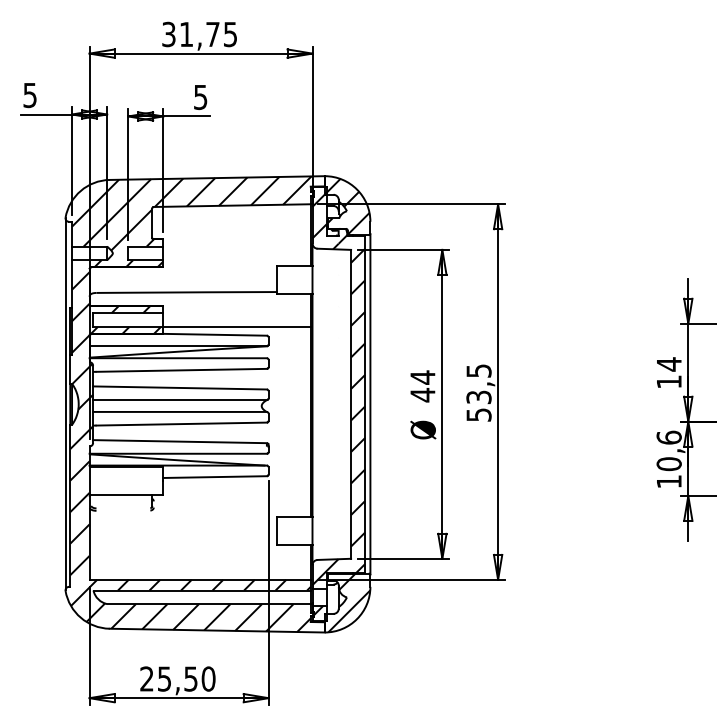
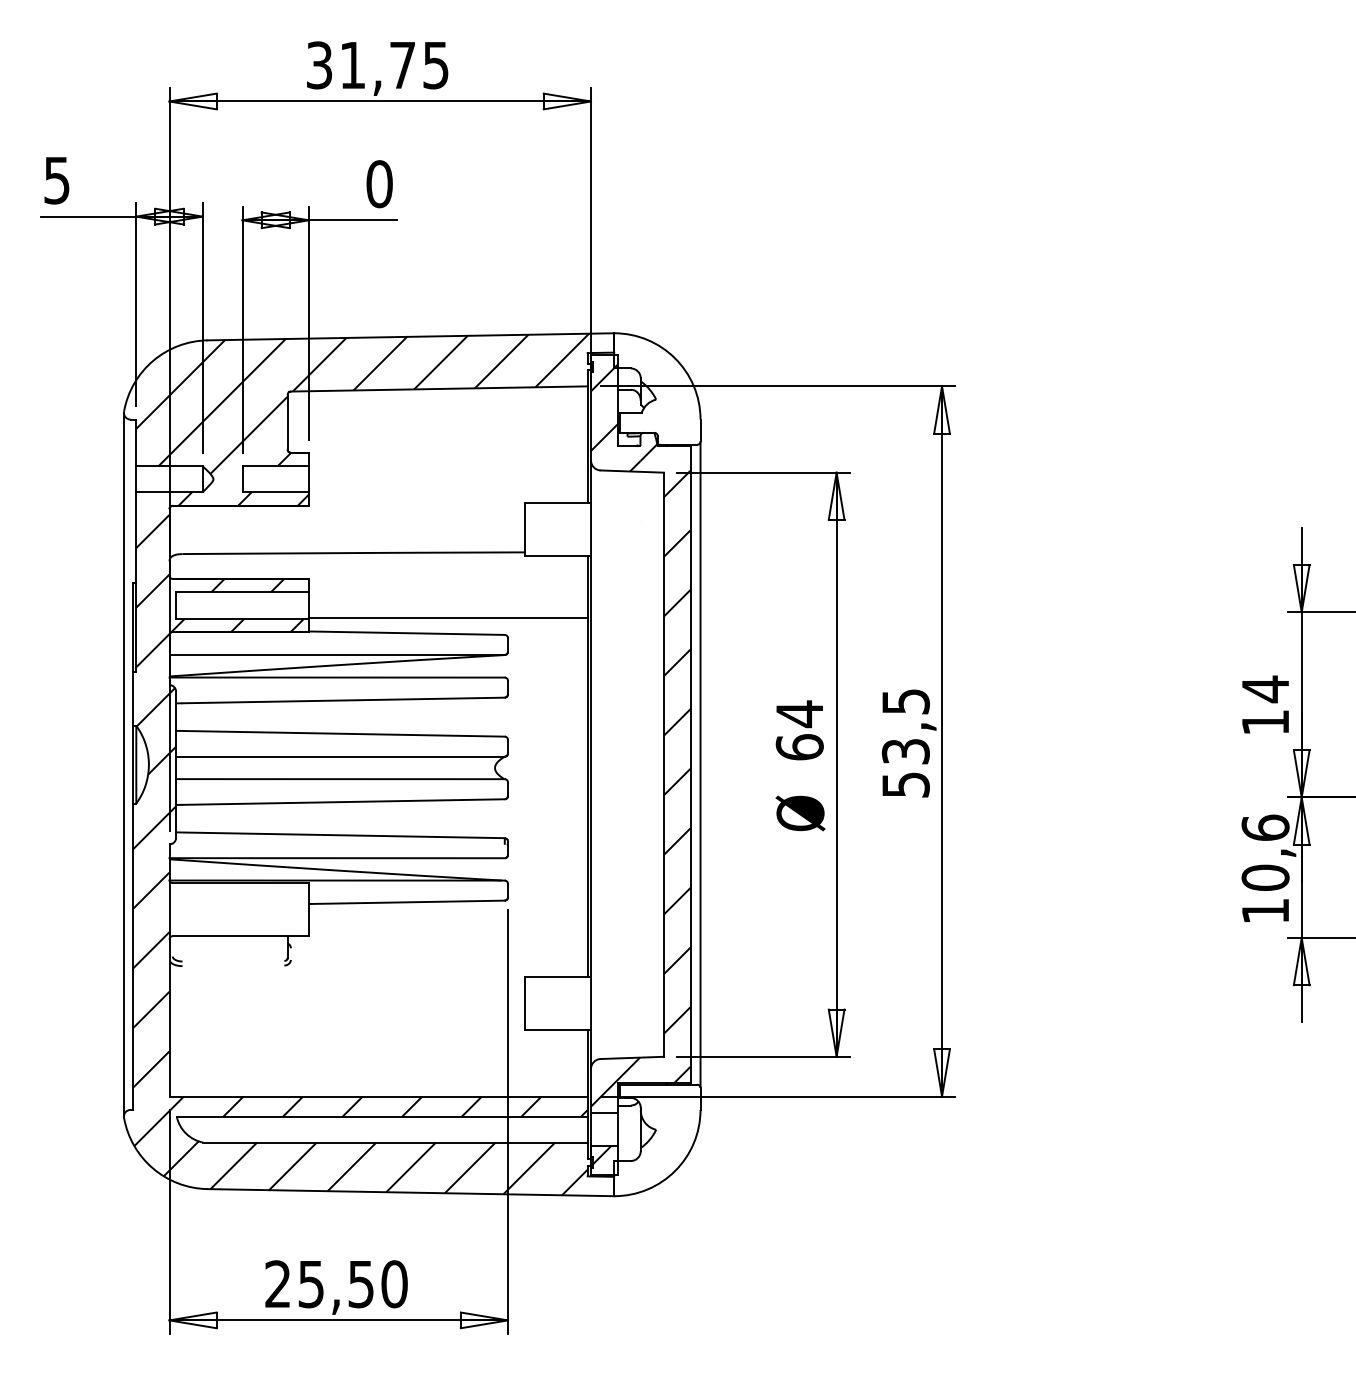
text: (200, 97) -> (379, 184), 5 -> 0
hatch: (346, 206) -> (655, 390), removed
text: (422, 395) -> (799, 748), 44 -> 64
hatch: (349, 602) -> (660, 1139), removed

